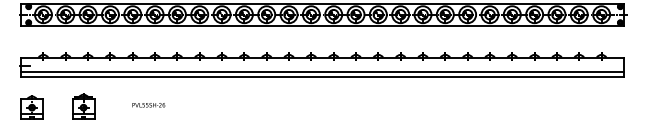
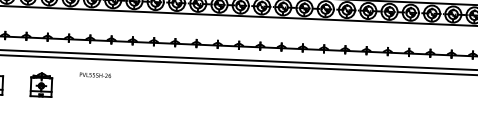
text: (148, 105) -> (95, 75), moved

